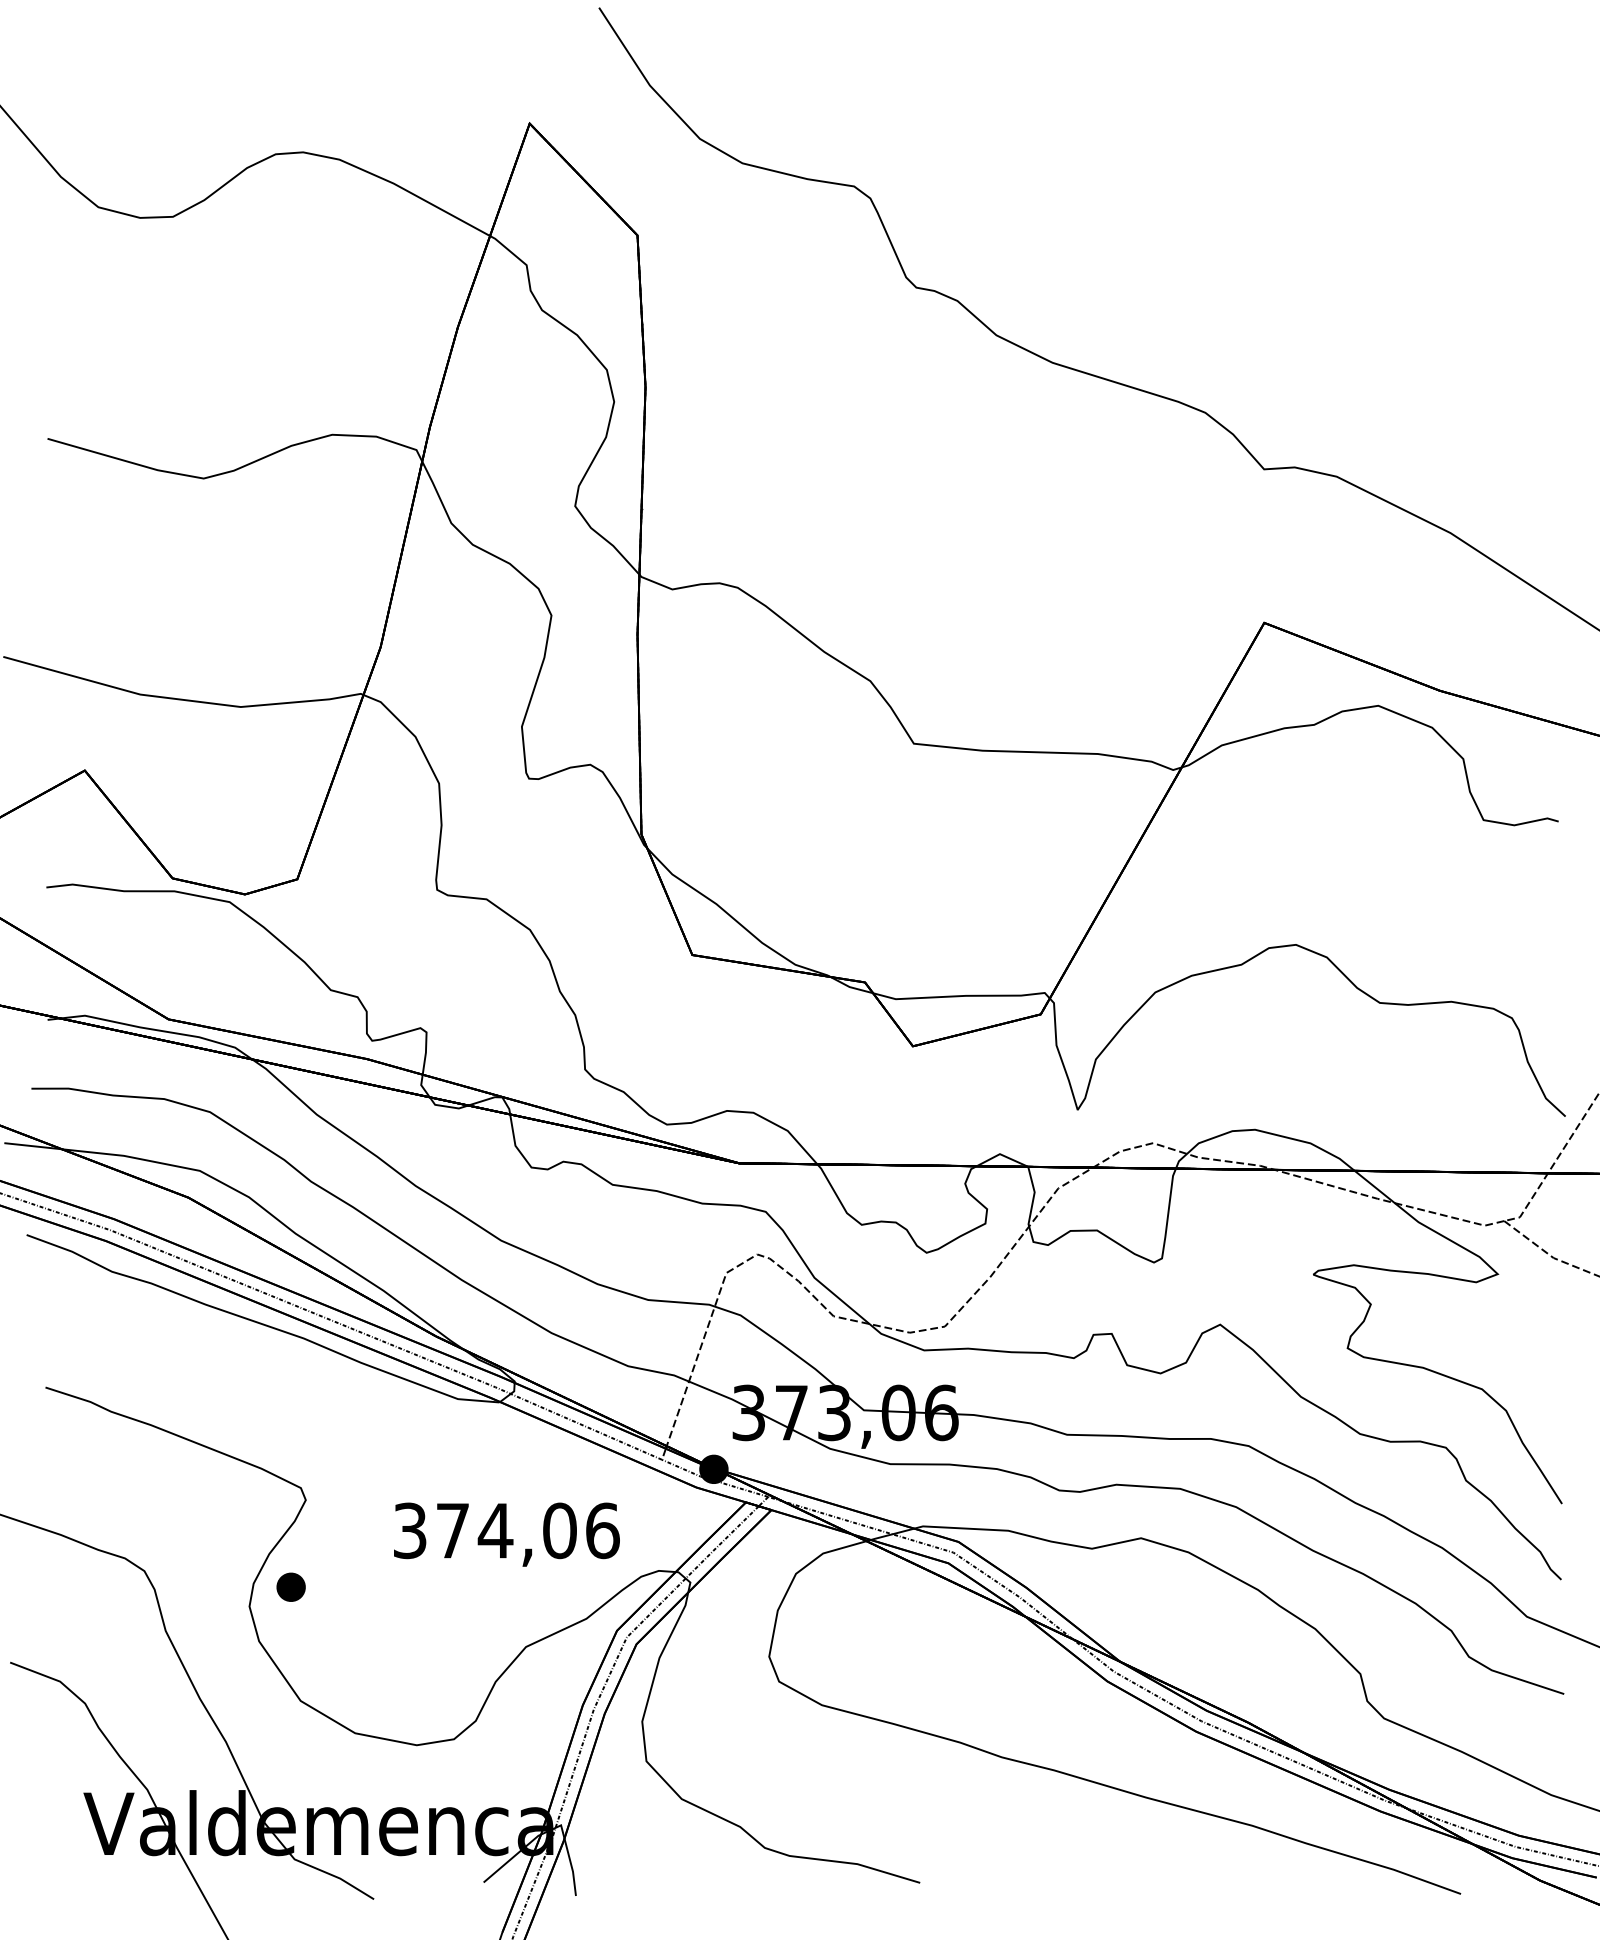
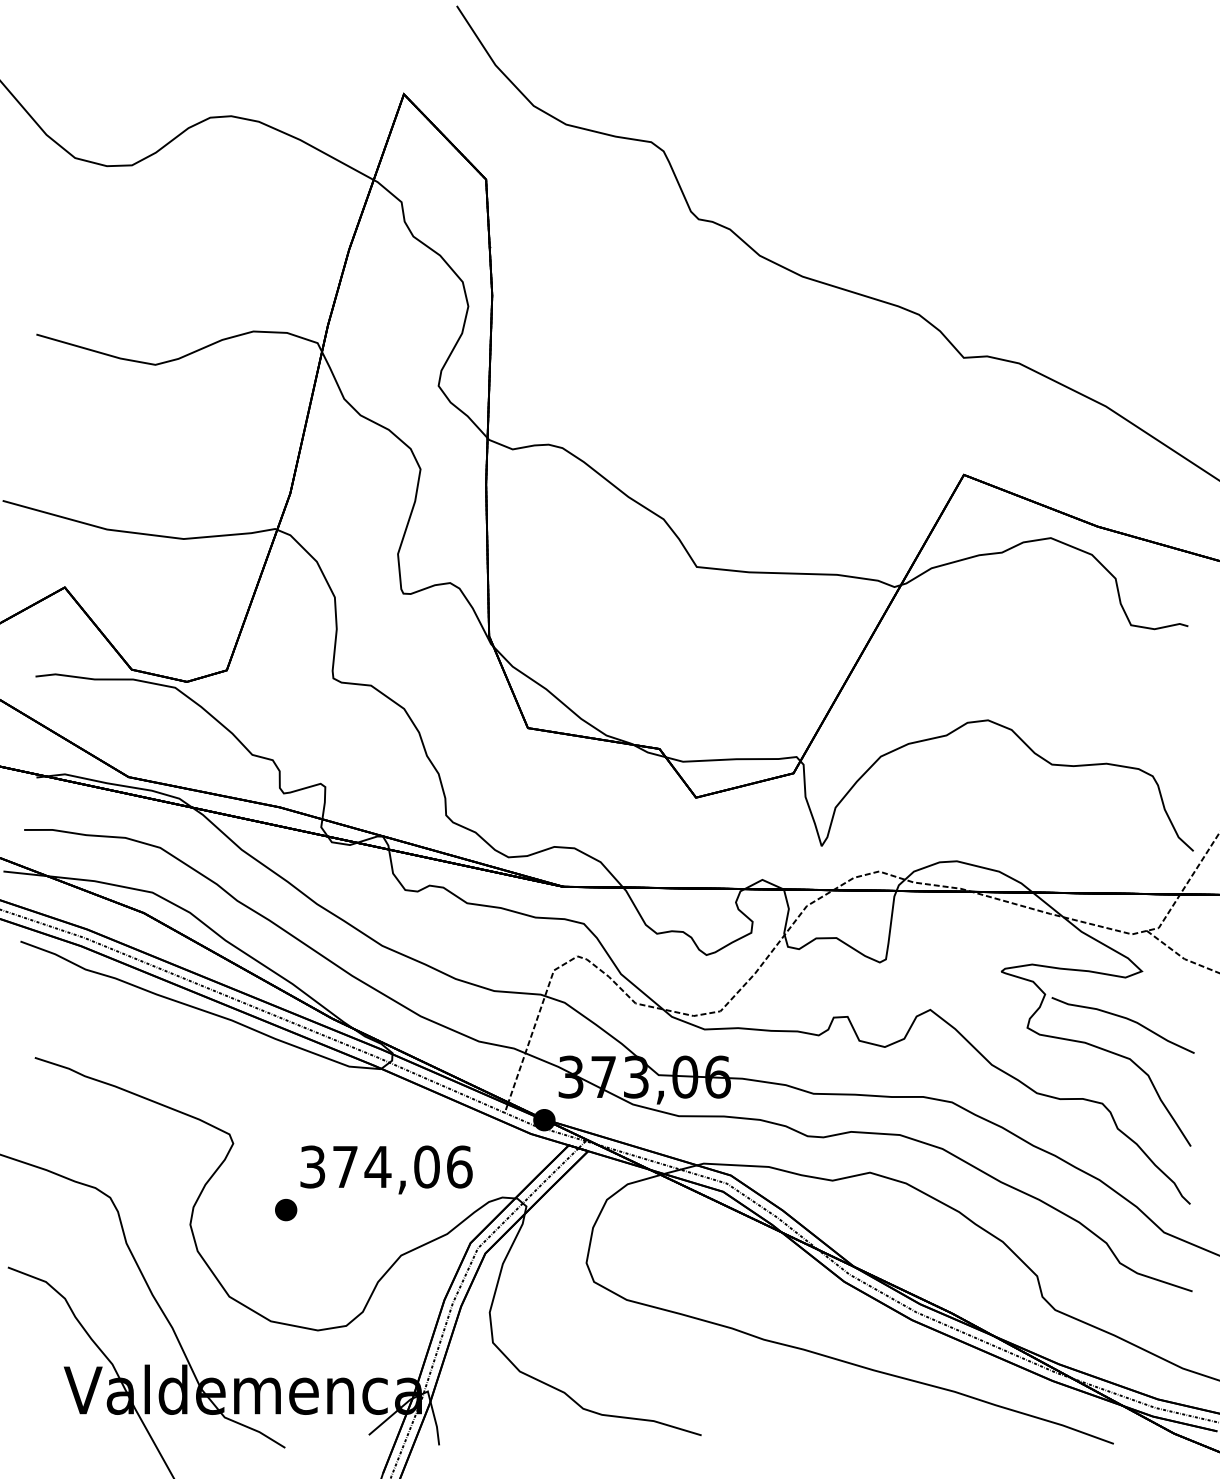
curve: (1475, 1336) -> (1124, 1018), added
part: (290, 1586) -> (285, 1209), moved

